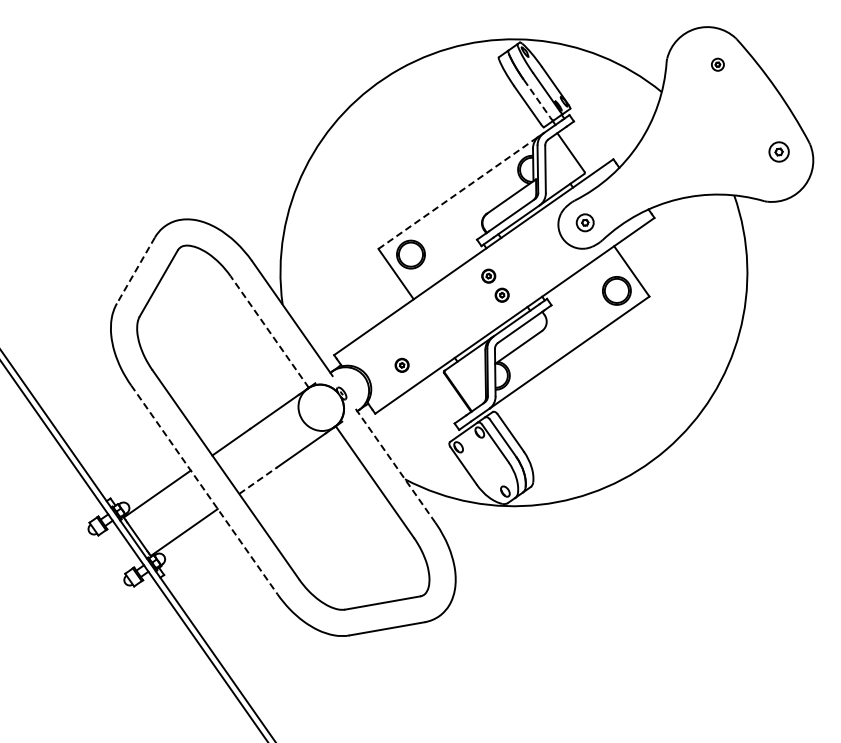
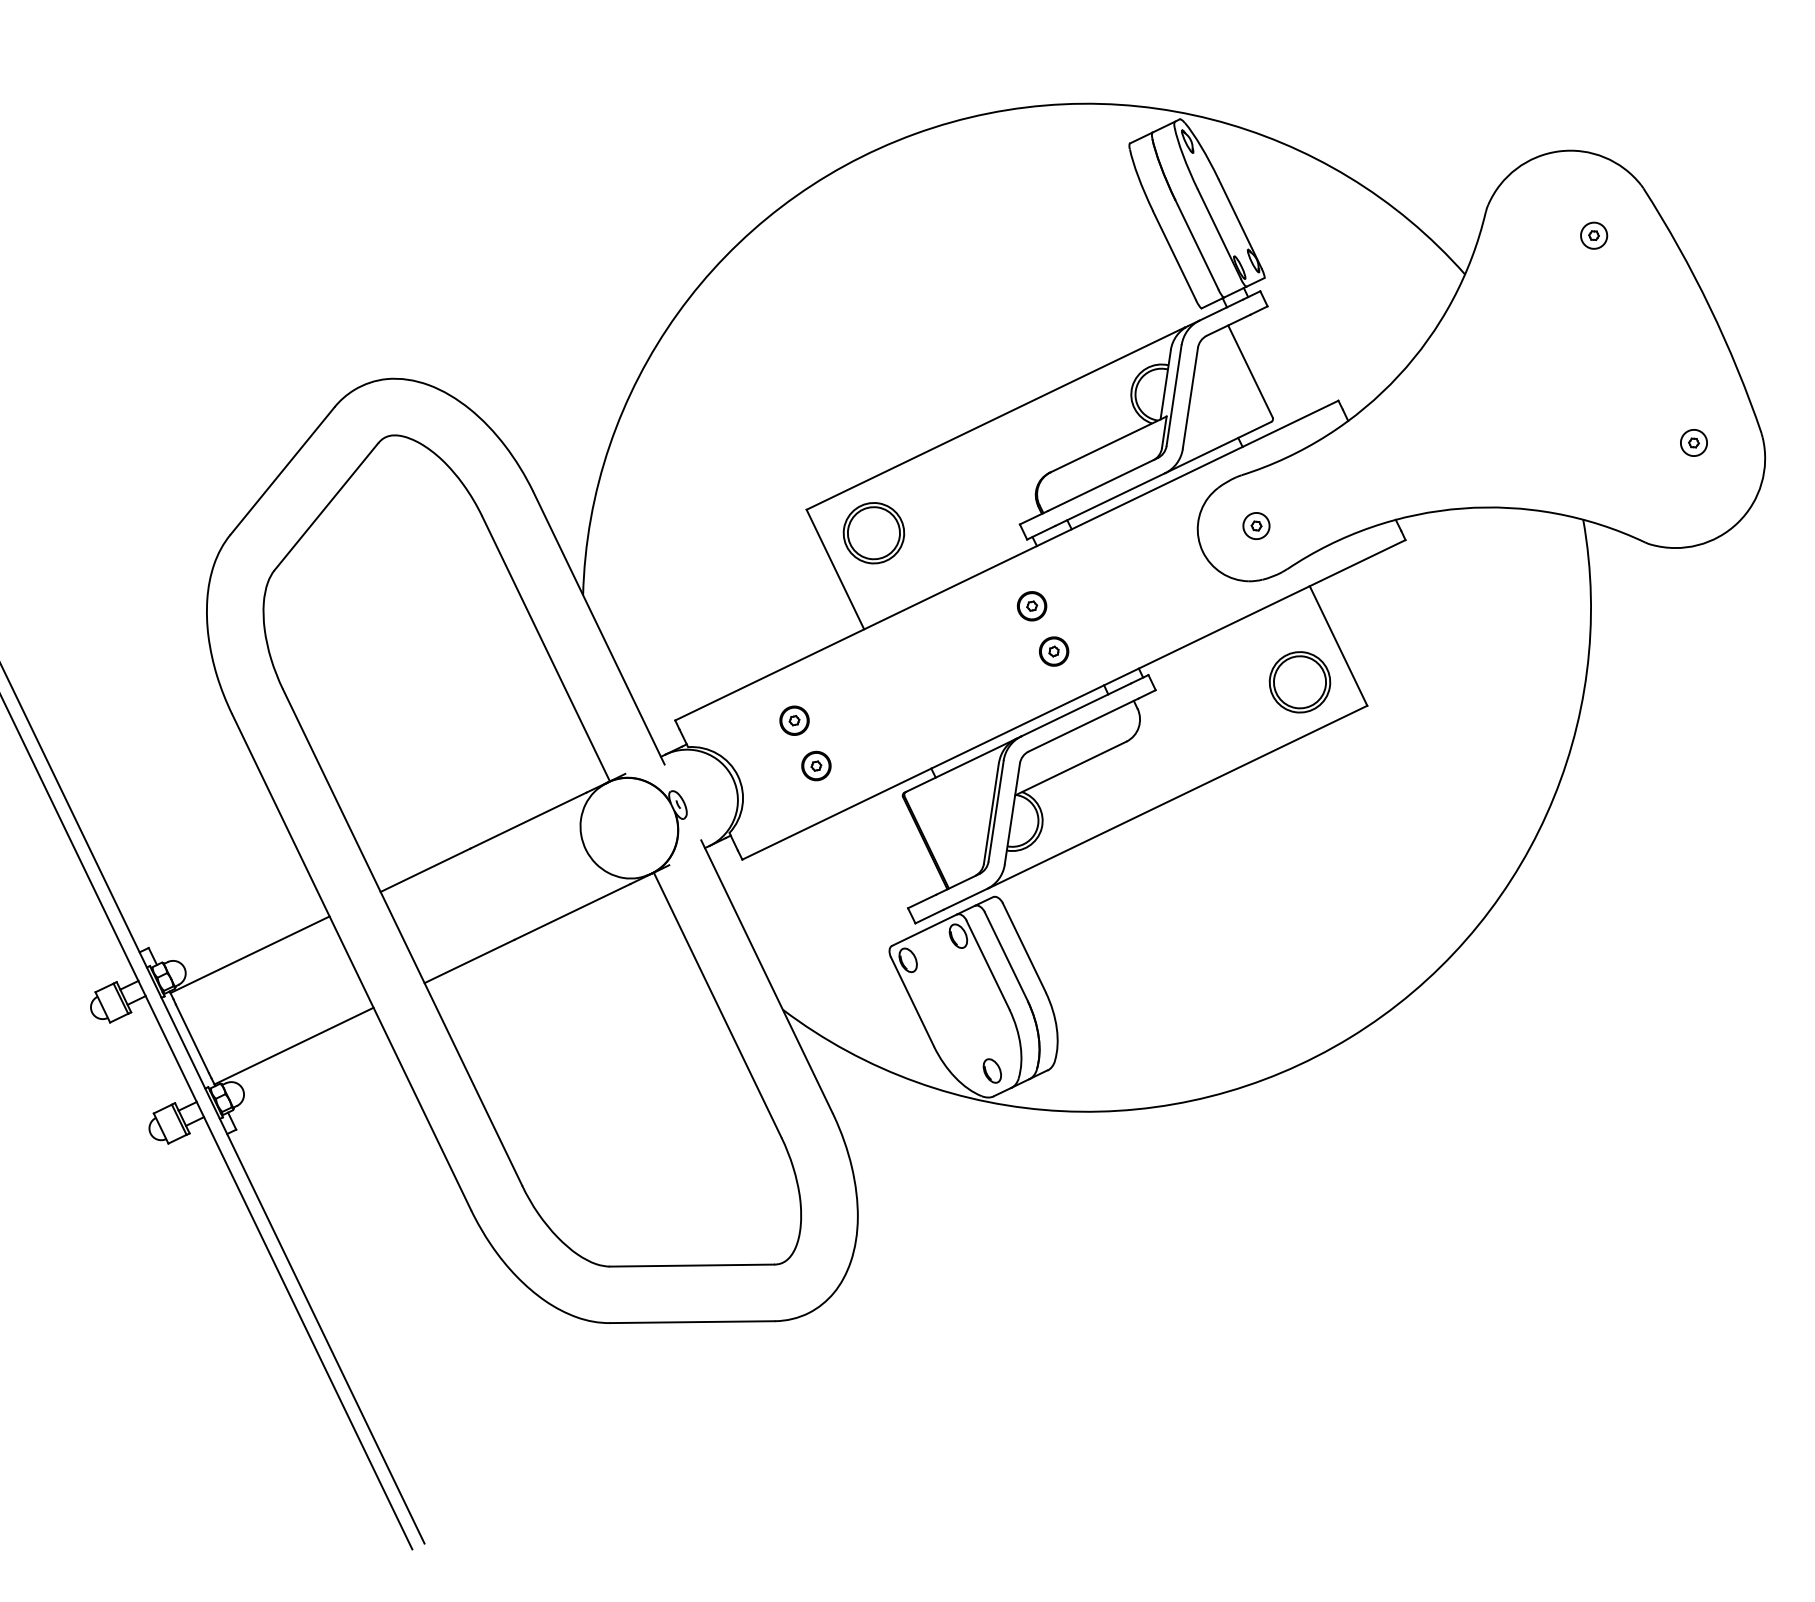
line: (537, 98) -> (1197, 244), dashed -> solid
part: (778, 151) -> (1692, 441), size x0.62
line: (458, 192) -> (996, 417), dashed -> solid
part: (585, 222) -> (1256, 525), size x0.71
line: (135, 270) -> (281, 470), dashed -> solid
line: (269, 331) -> (545, 647), dashed -> solid
part: (388, 345) -> (794, 718), added
line: (394, 464) -> (765, 974), dashed -> solid
line: (258, 480) -> (470, 961), dashed -> solid
line: (204, 489) -> (352, 961), dashed -> solid

